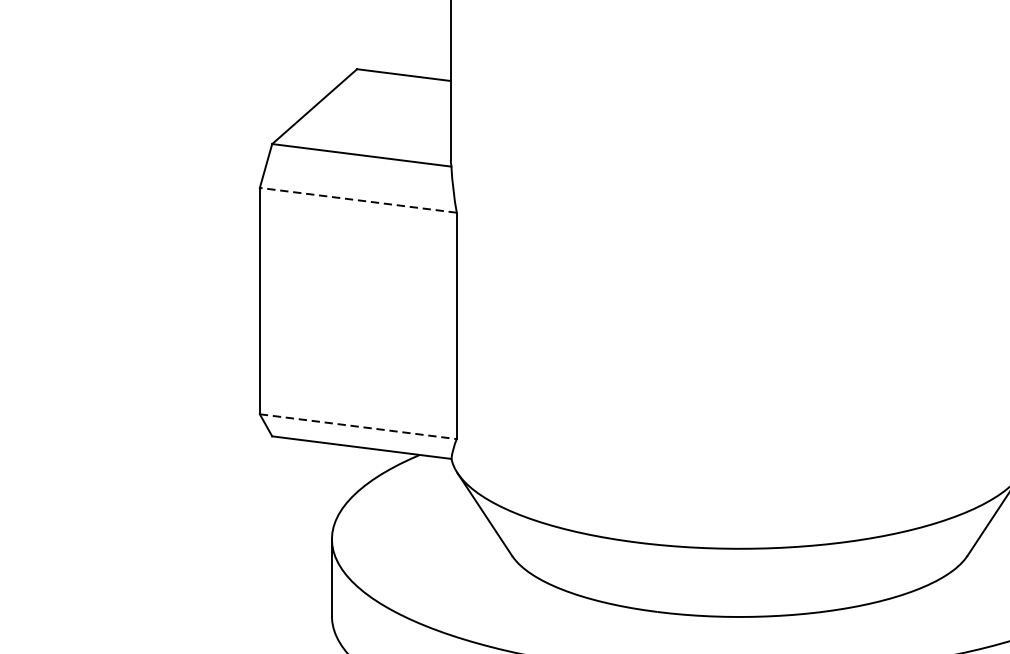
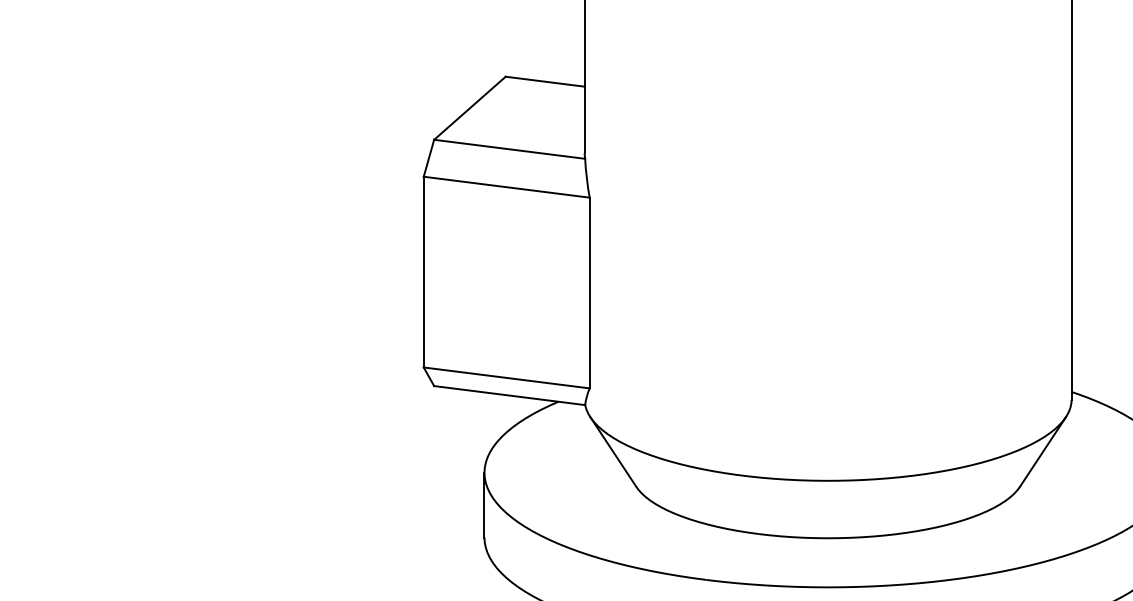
line: (358, 200) -> (506, 187), dashed -> solid
line: (358, 426) -> (506, 377), dashed -> solid

